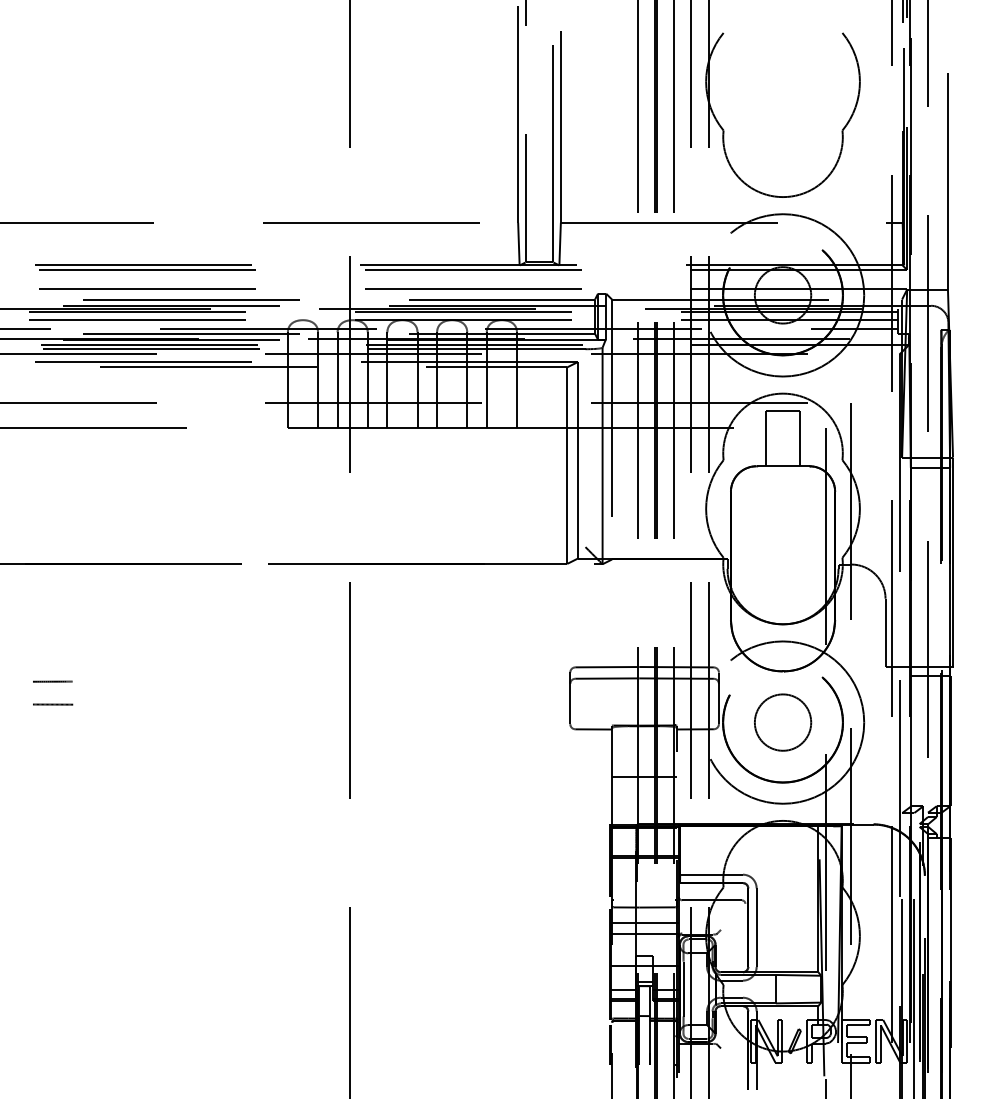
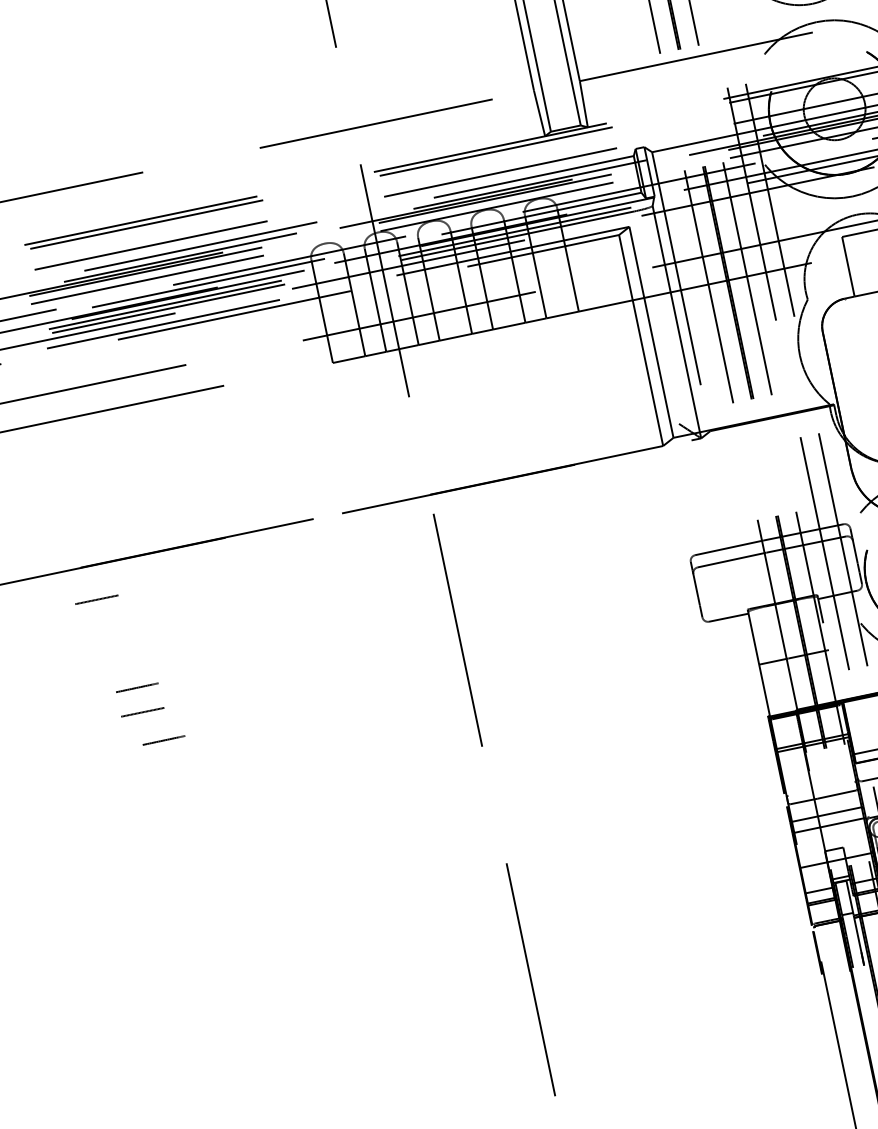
line: (33, 595) -> (97, 599), added
line: (66, 733) -> (163, 740), added

